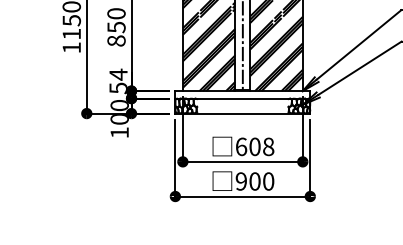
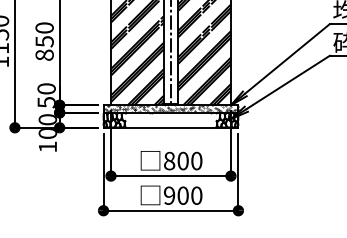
text: (118, 74) -> (46, 88), 54 -> 50
hatch: (243, 94) -> (171, 108), added
text: (254, 146) -> (182, 160), 608 -> 800

